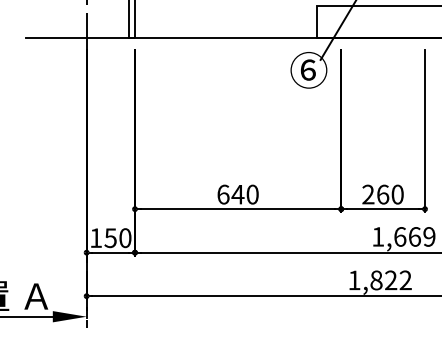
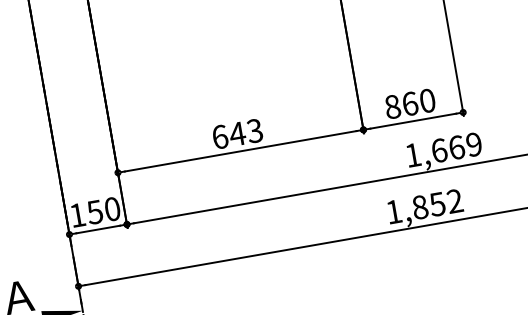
text: (252, 194) -> (254, 130), 640 -> 643
text: (368, 194) -> (392, 106), 260 -> 860
text: (390, 280) -> (436, 204), 1,822 -> 1,852

